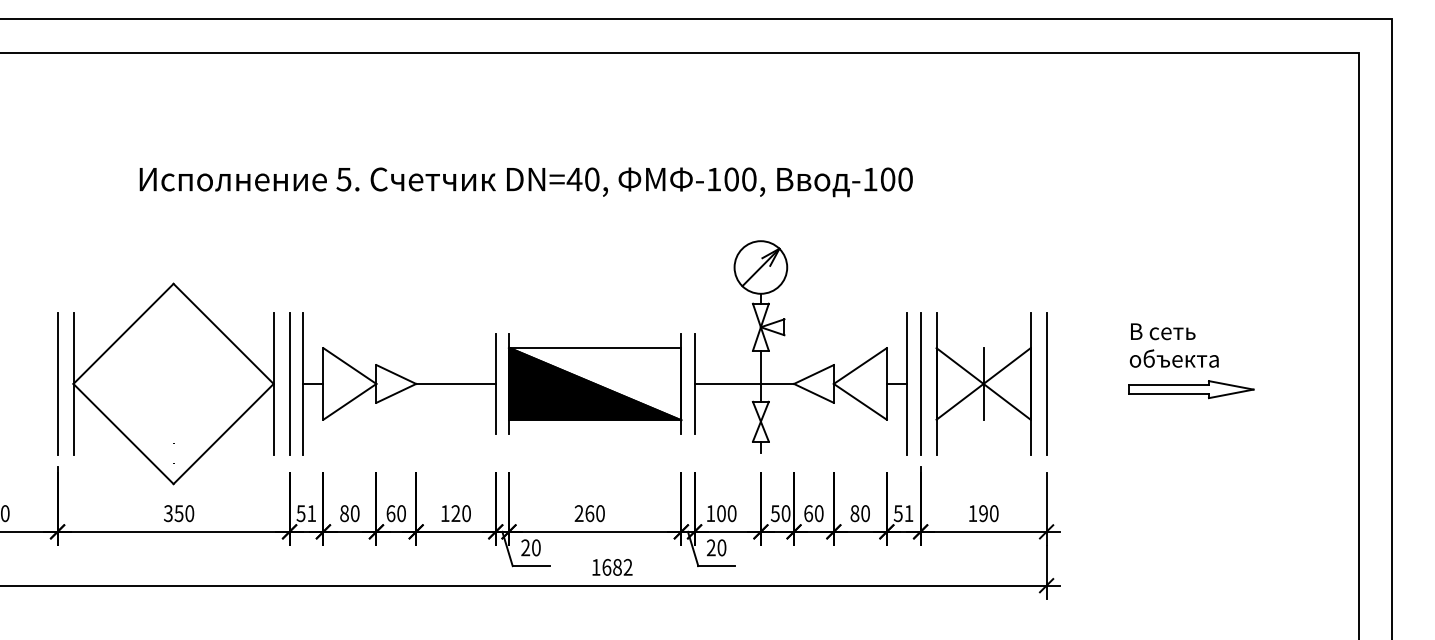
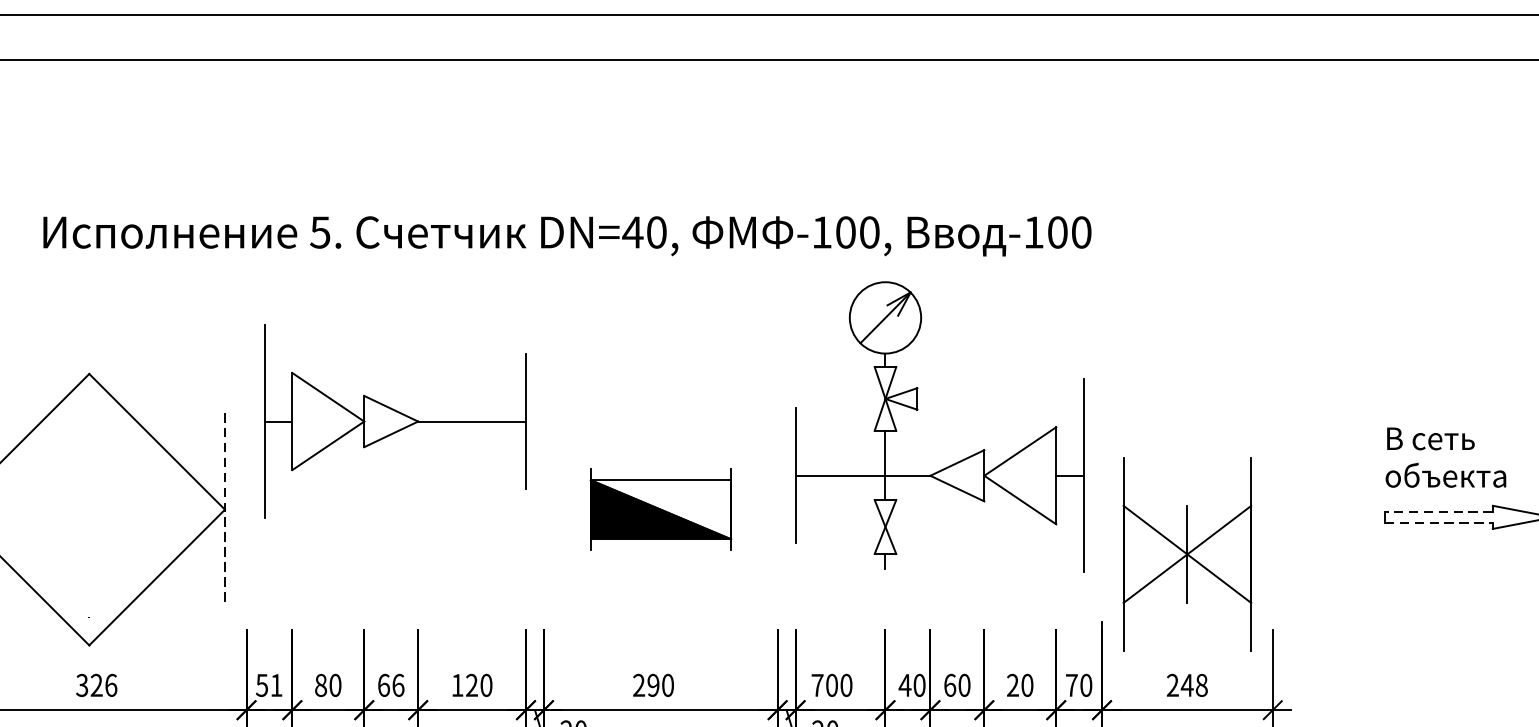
part: (785, 335) -> (918, 410), moved
line: (289, 383) -> (246, 509), removed
part: (399, 383) -> (395, 420), moved
part: (595, 383) -> (661, 509), size x0.6
line: (920, 383) -> (1101, 509), removed
part: (983, 383) -> (1187, 553), moved
line: (1046, 383) -> (1272, 509), removed
line: (273, 384) -> (224, 510), solid -> dashed
line: (1169, 385) -> (1439, 511), solid -> dashed
line: (1169, 393) -> (1439, 522), solid -> dashed
text: (184, 513) -> (104, 685), 350 -> 326
text: (401, 513) -> (398, 685), 60 -> 66
text: (589, 513) -> (653, 685), 260 -> 290
text: (710, 513) -> (817, 685), 100 -> 700
text: (775, 513) -> (905, 685), 50 -> 40
text: (854, 513) -> (1012, 685), 80 -> 20
text: (903, 513) -> (1078, 685), 51 -> 70
text: (983, 513) -> (1187, 685), 190 -> 248

